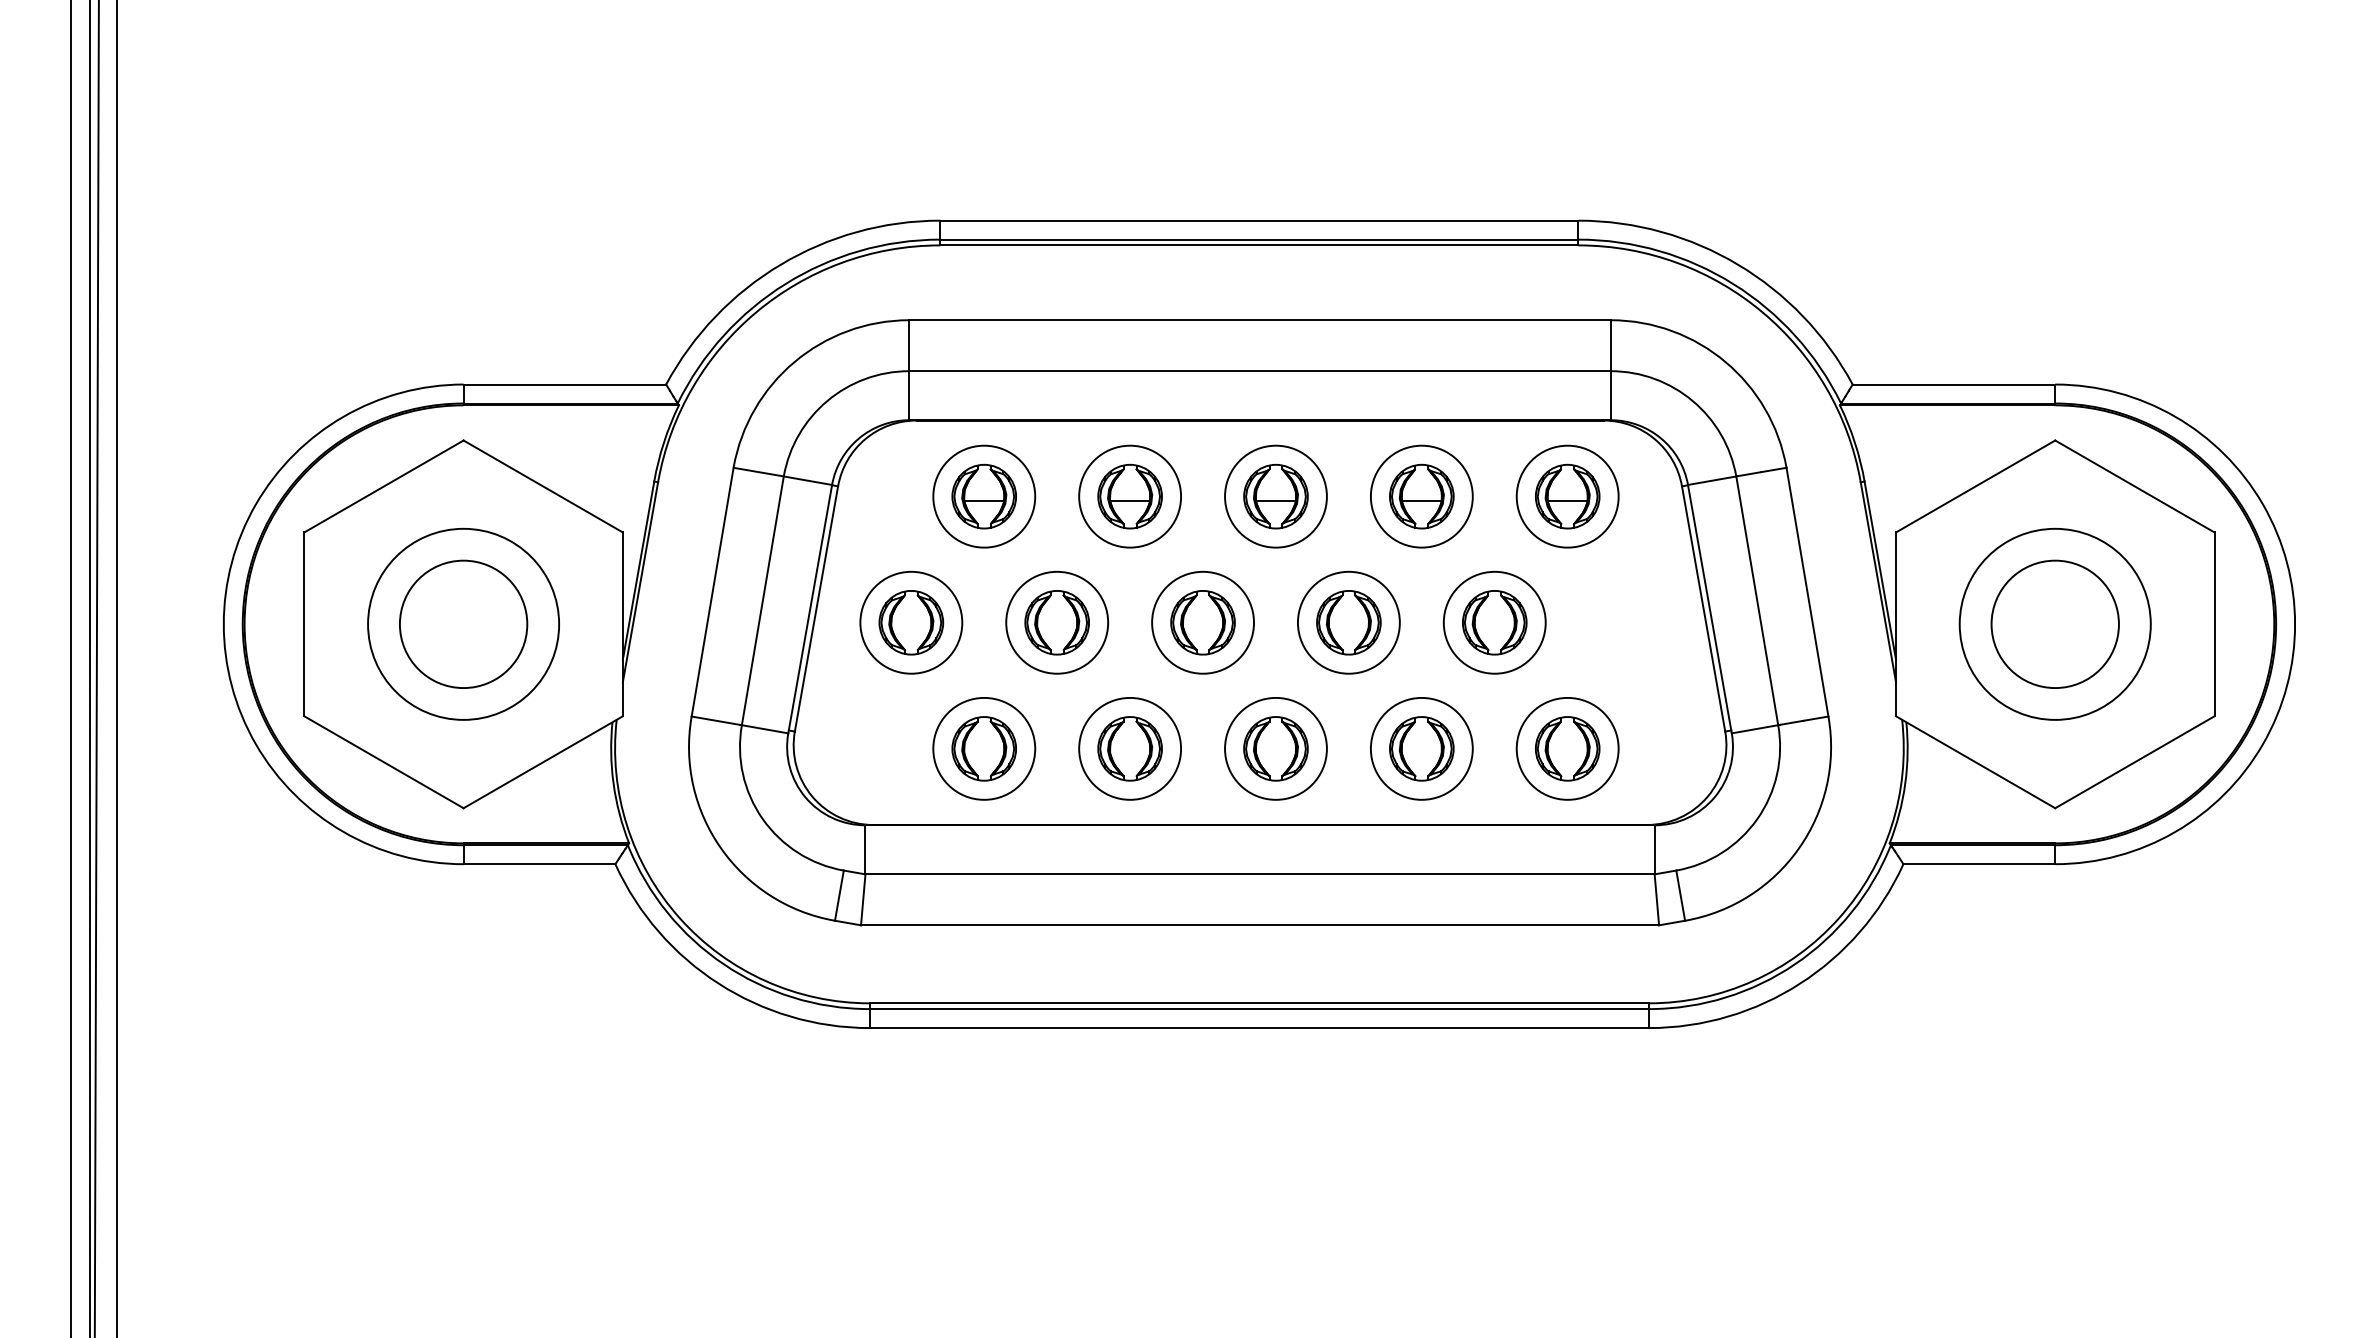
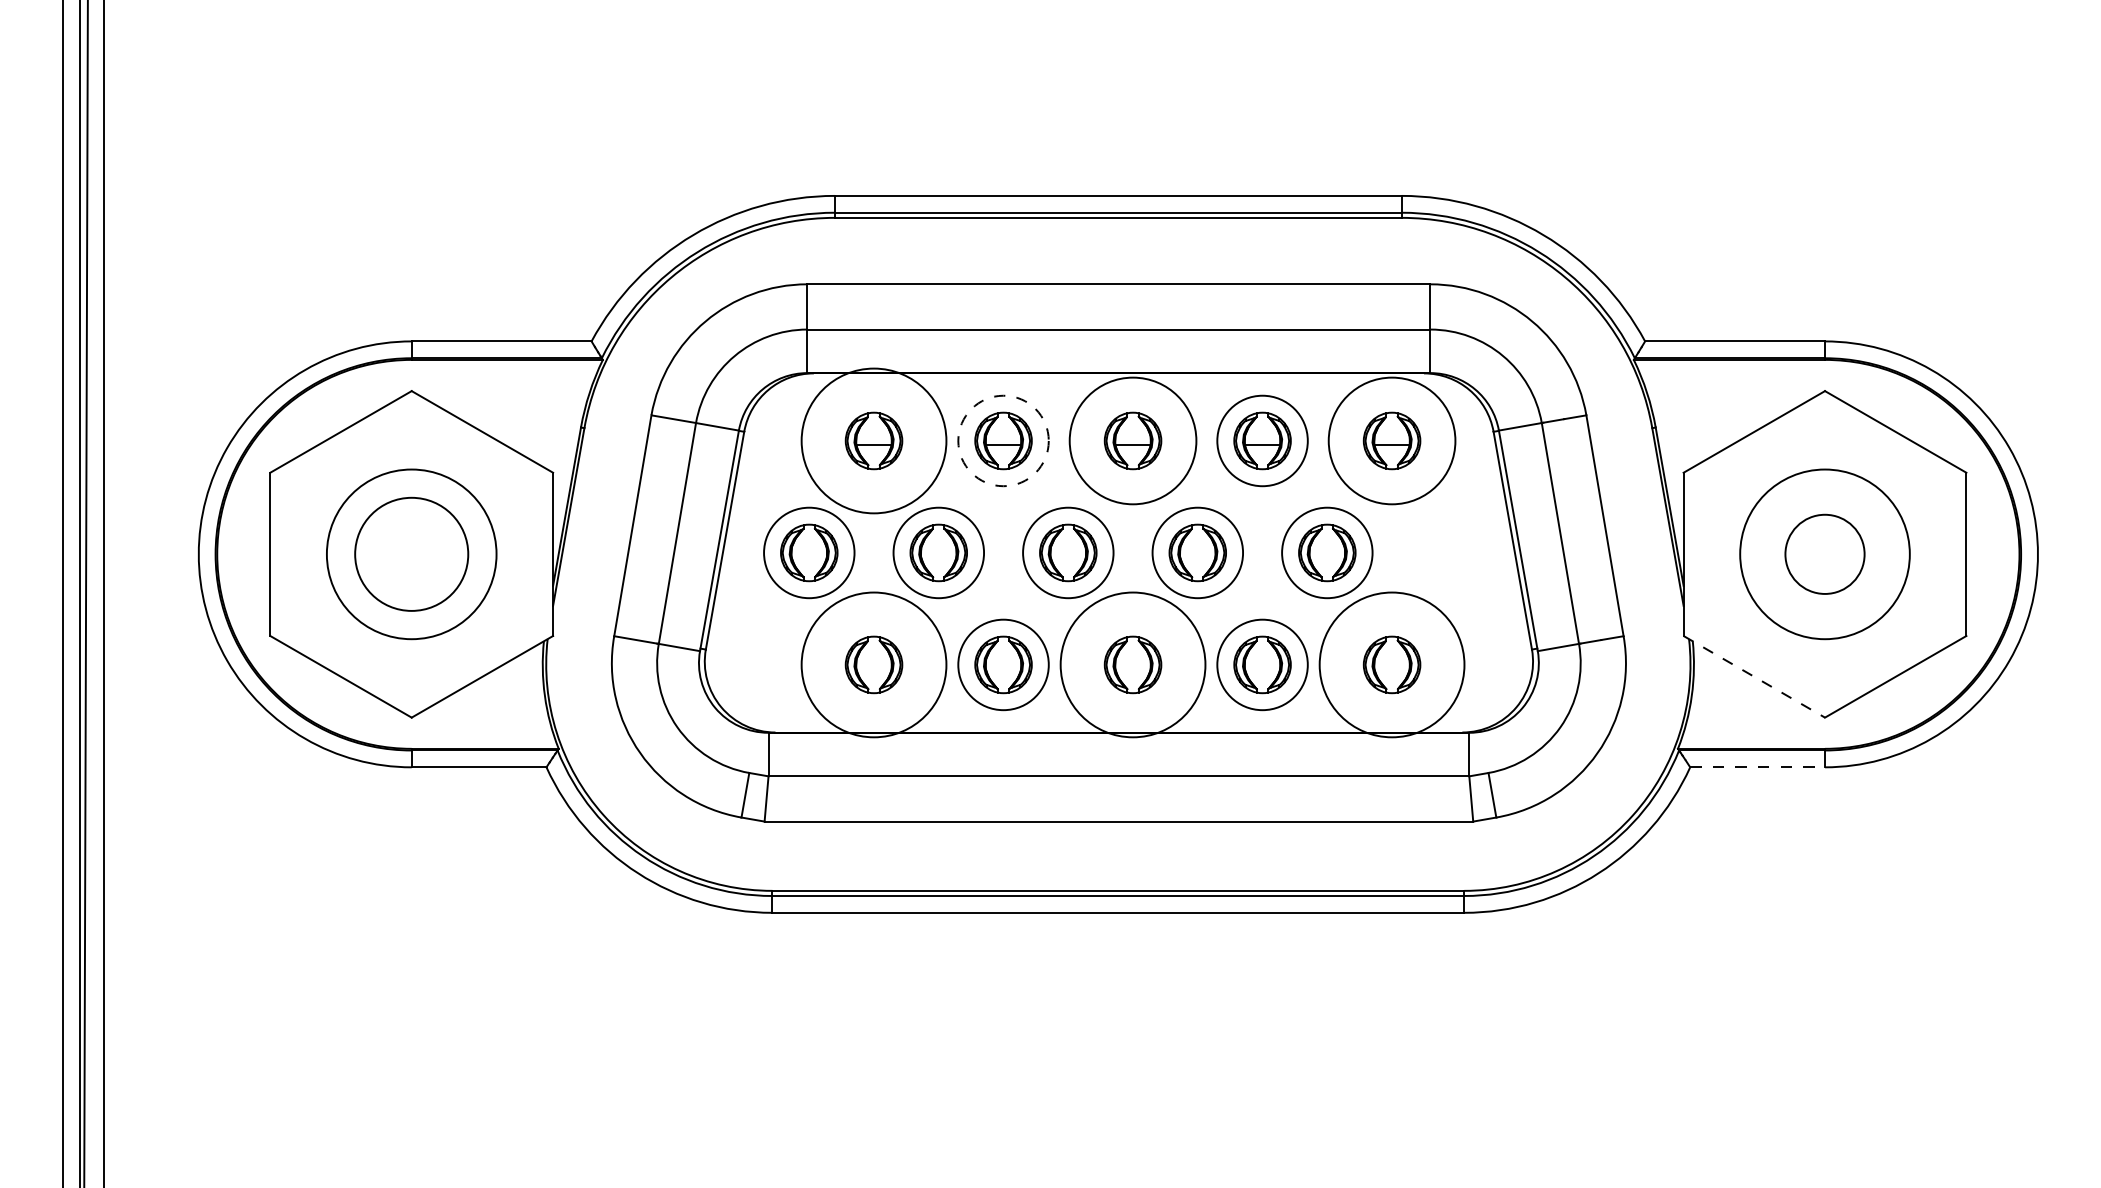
circle: (983, 496) -> (873, 440), size x1.6
circle: (1130, 496) -> (1003, 440), solid -> dashed
circle: (1275, 496) -> (1132, 440), size x1.4
circle: (1567, 496) -> (1391, 440), size x1.4
circle: (2054, 623) -> (1824, 553), size x0.7
circle: (983, 748) -> (873, 664), size x1.6
circle: (1275, 748) -> (1132, 664), size x1.6
circle: (1567, 748) -> (1391, 664), size x1.6
line: (1975, 761) -> (1754, 676), solid -> dashed
line: (1980, 864) -> (1758, 767), solid -> dashed

